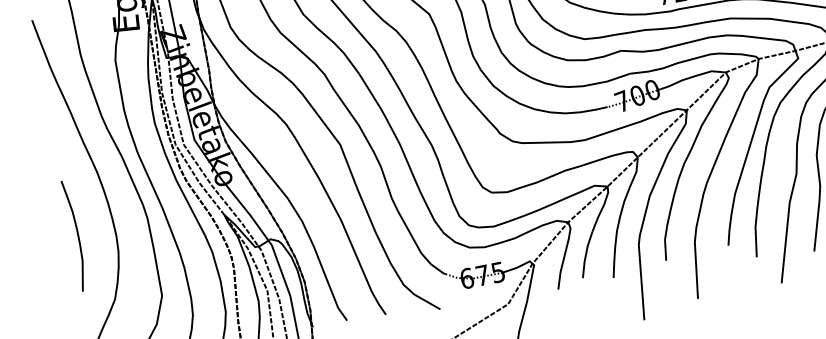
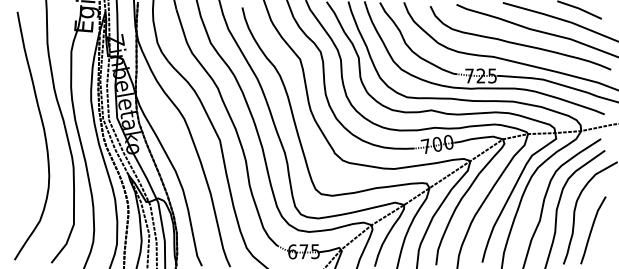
curve: (77, 235) -> (21, 170), removed

